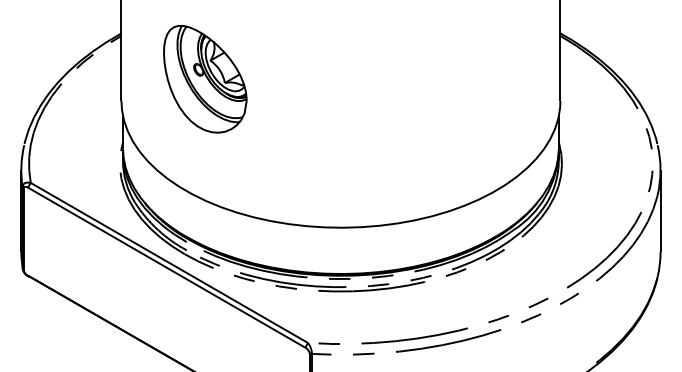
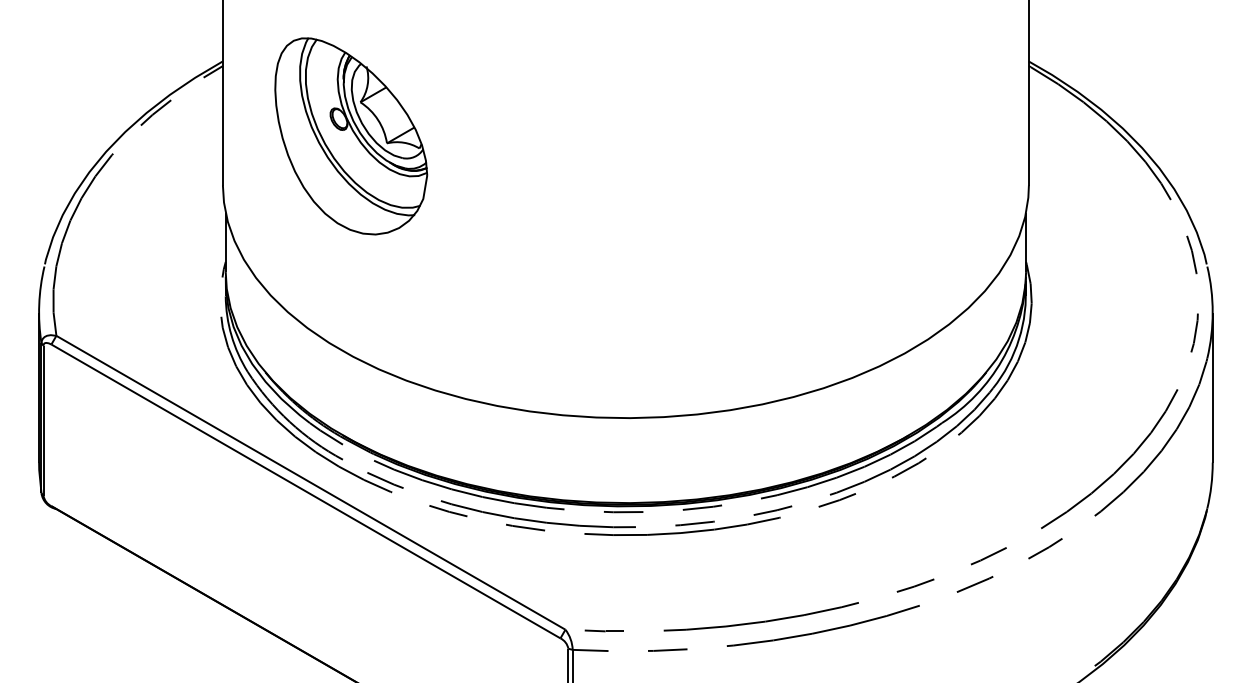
part: (205, 79) -> (351, 136), moved

